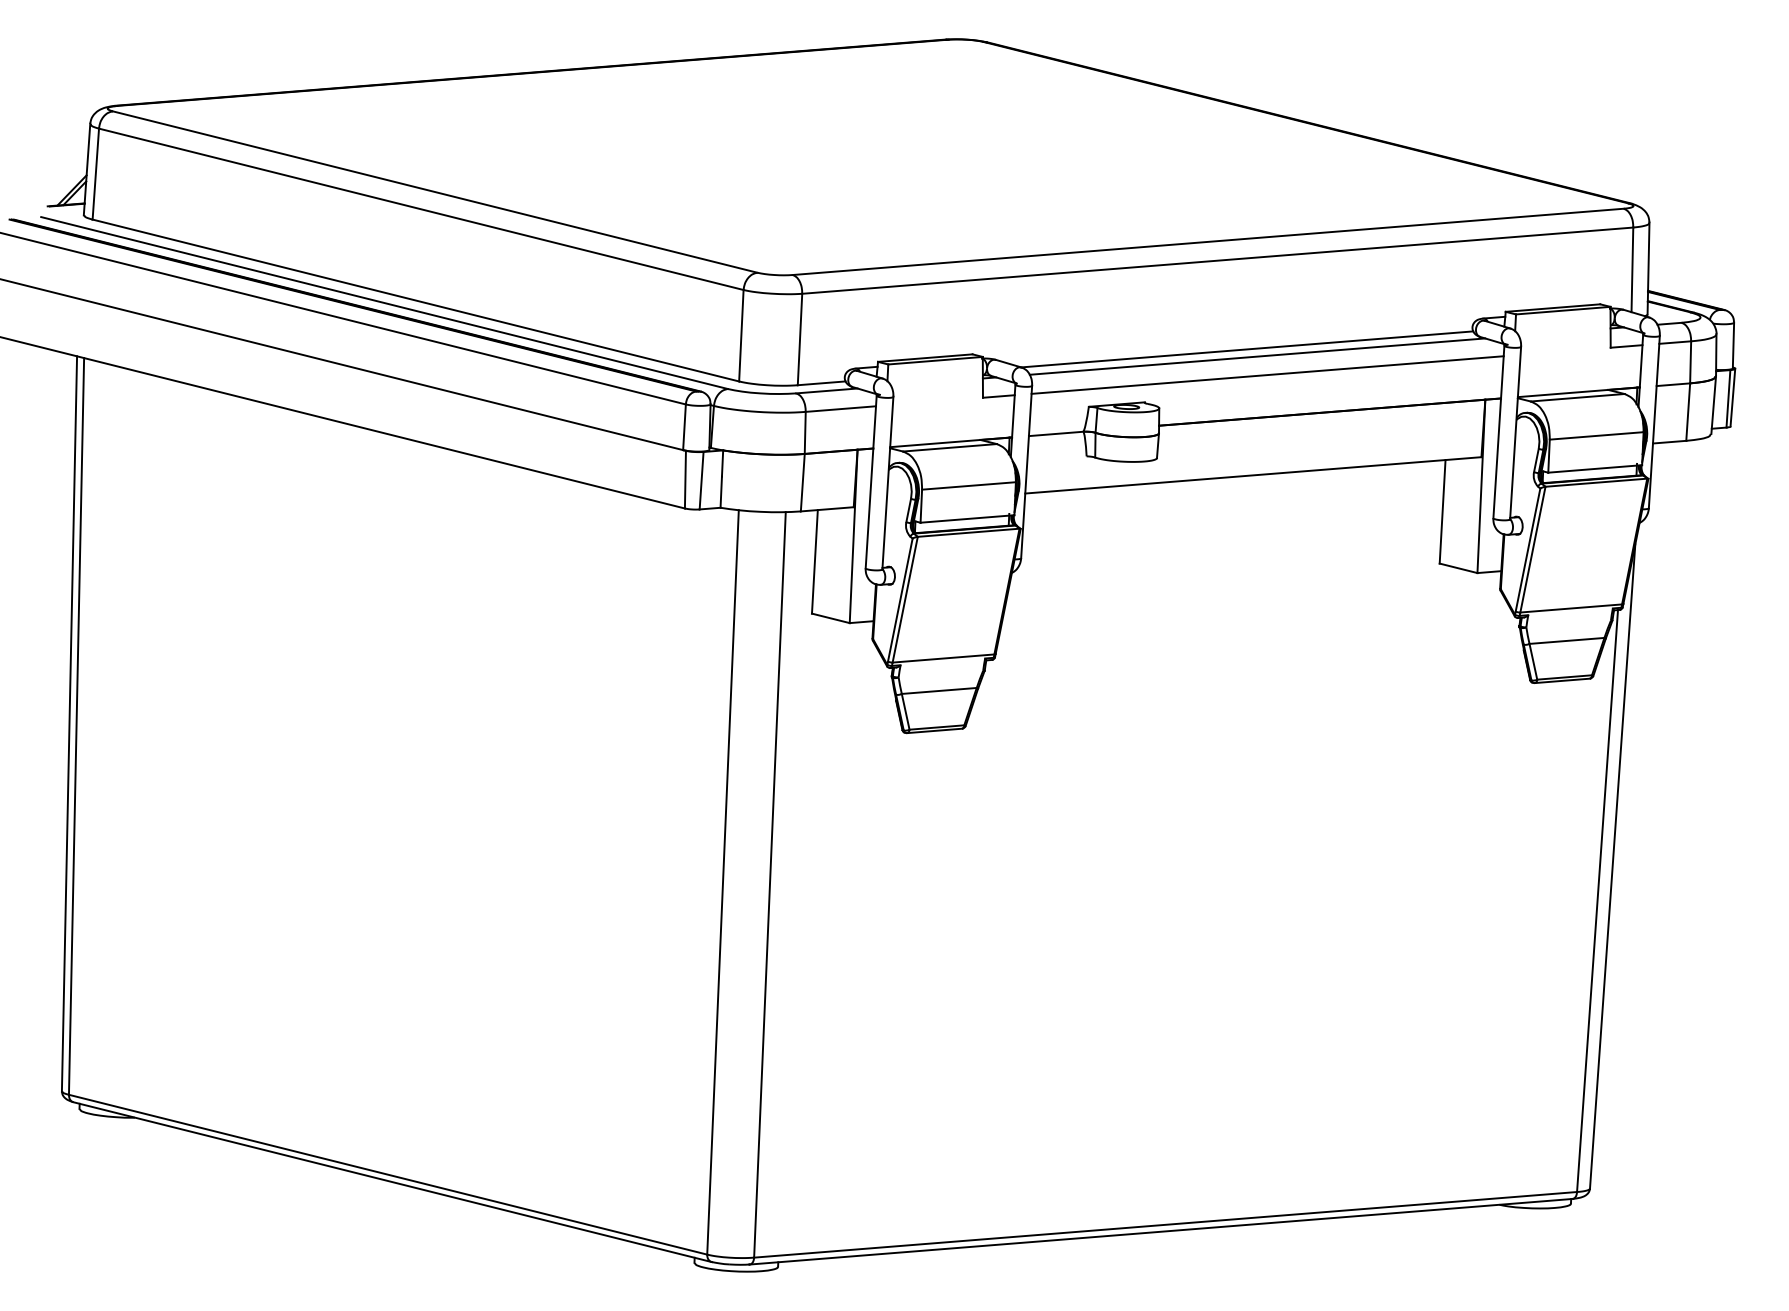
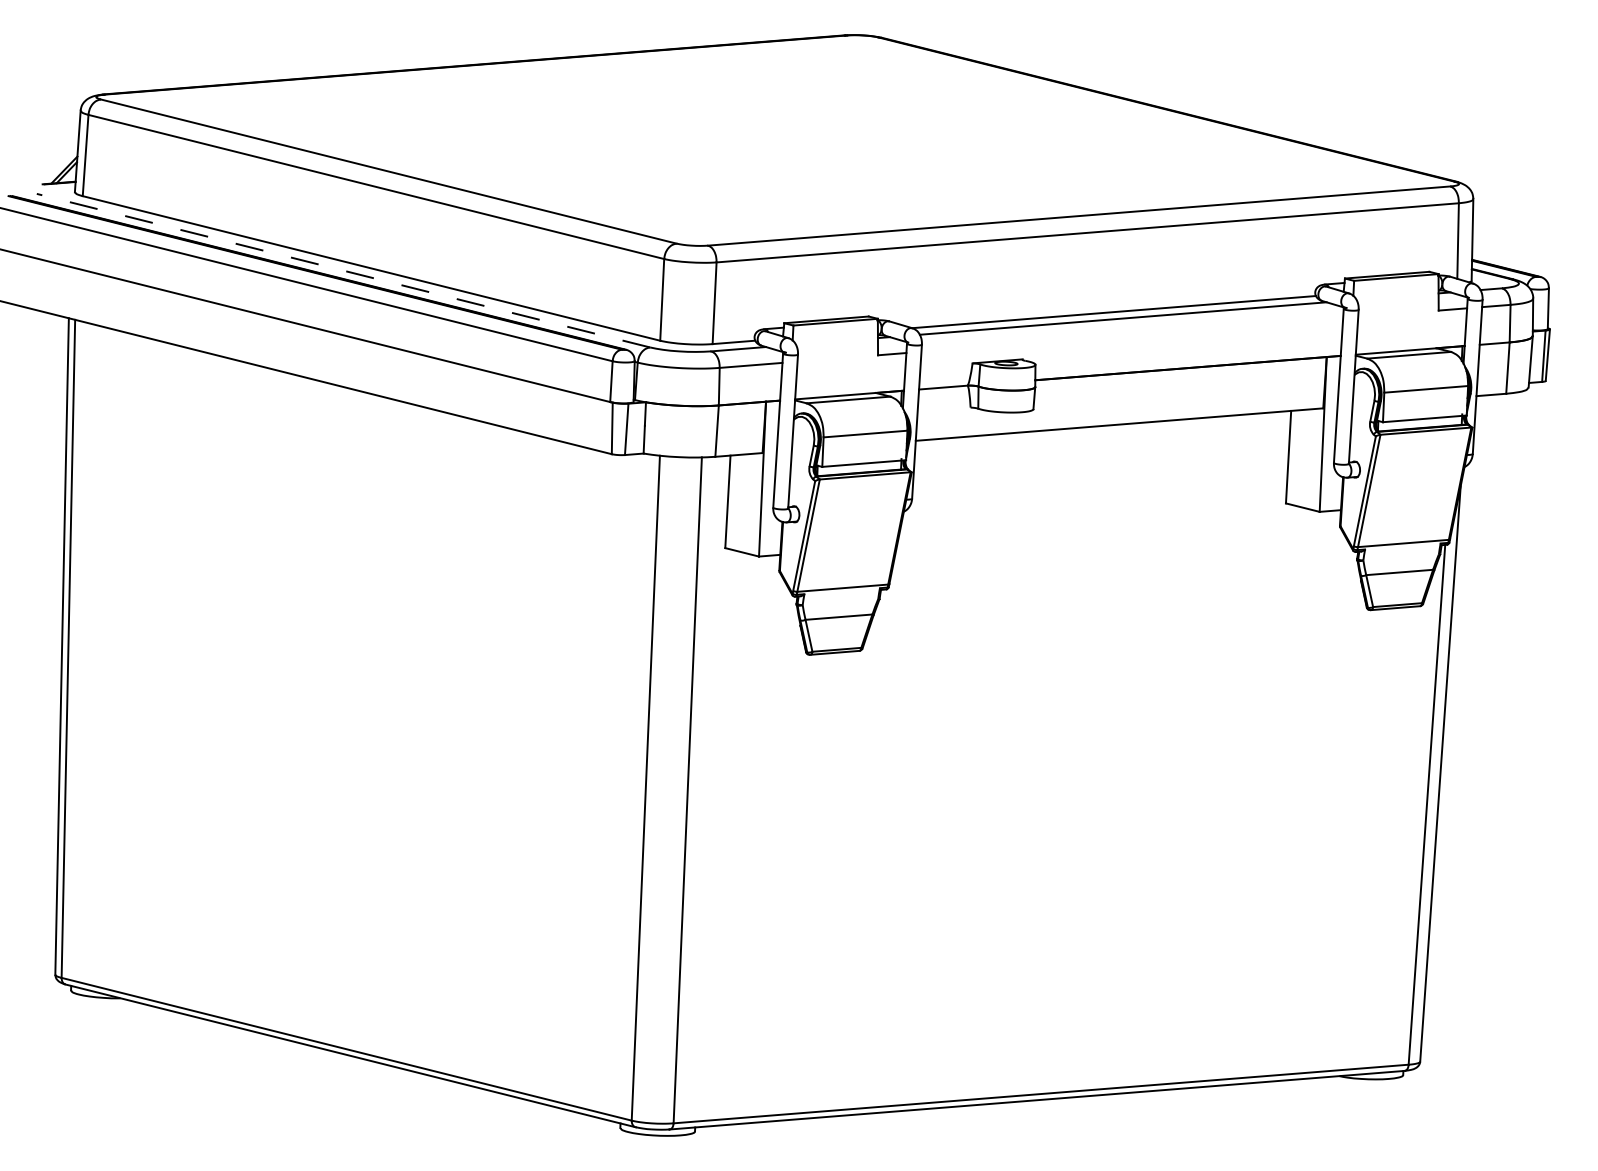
line: (384, 303) -> (343, 271), solid -> dashed
line: (1267, 374) -> (1132, 334), removed

